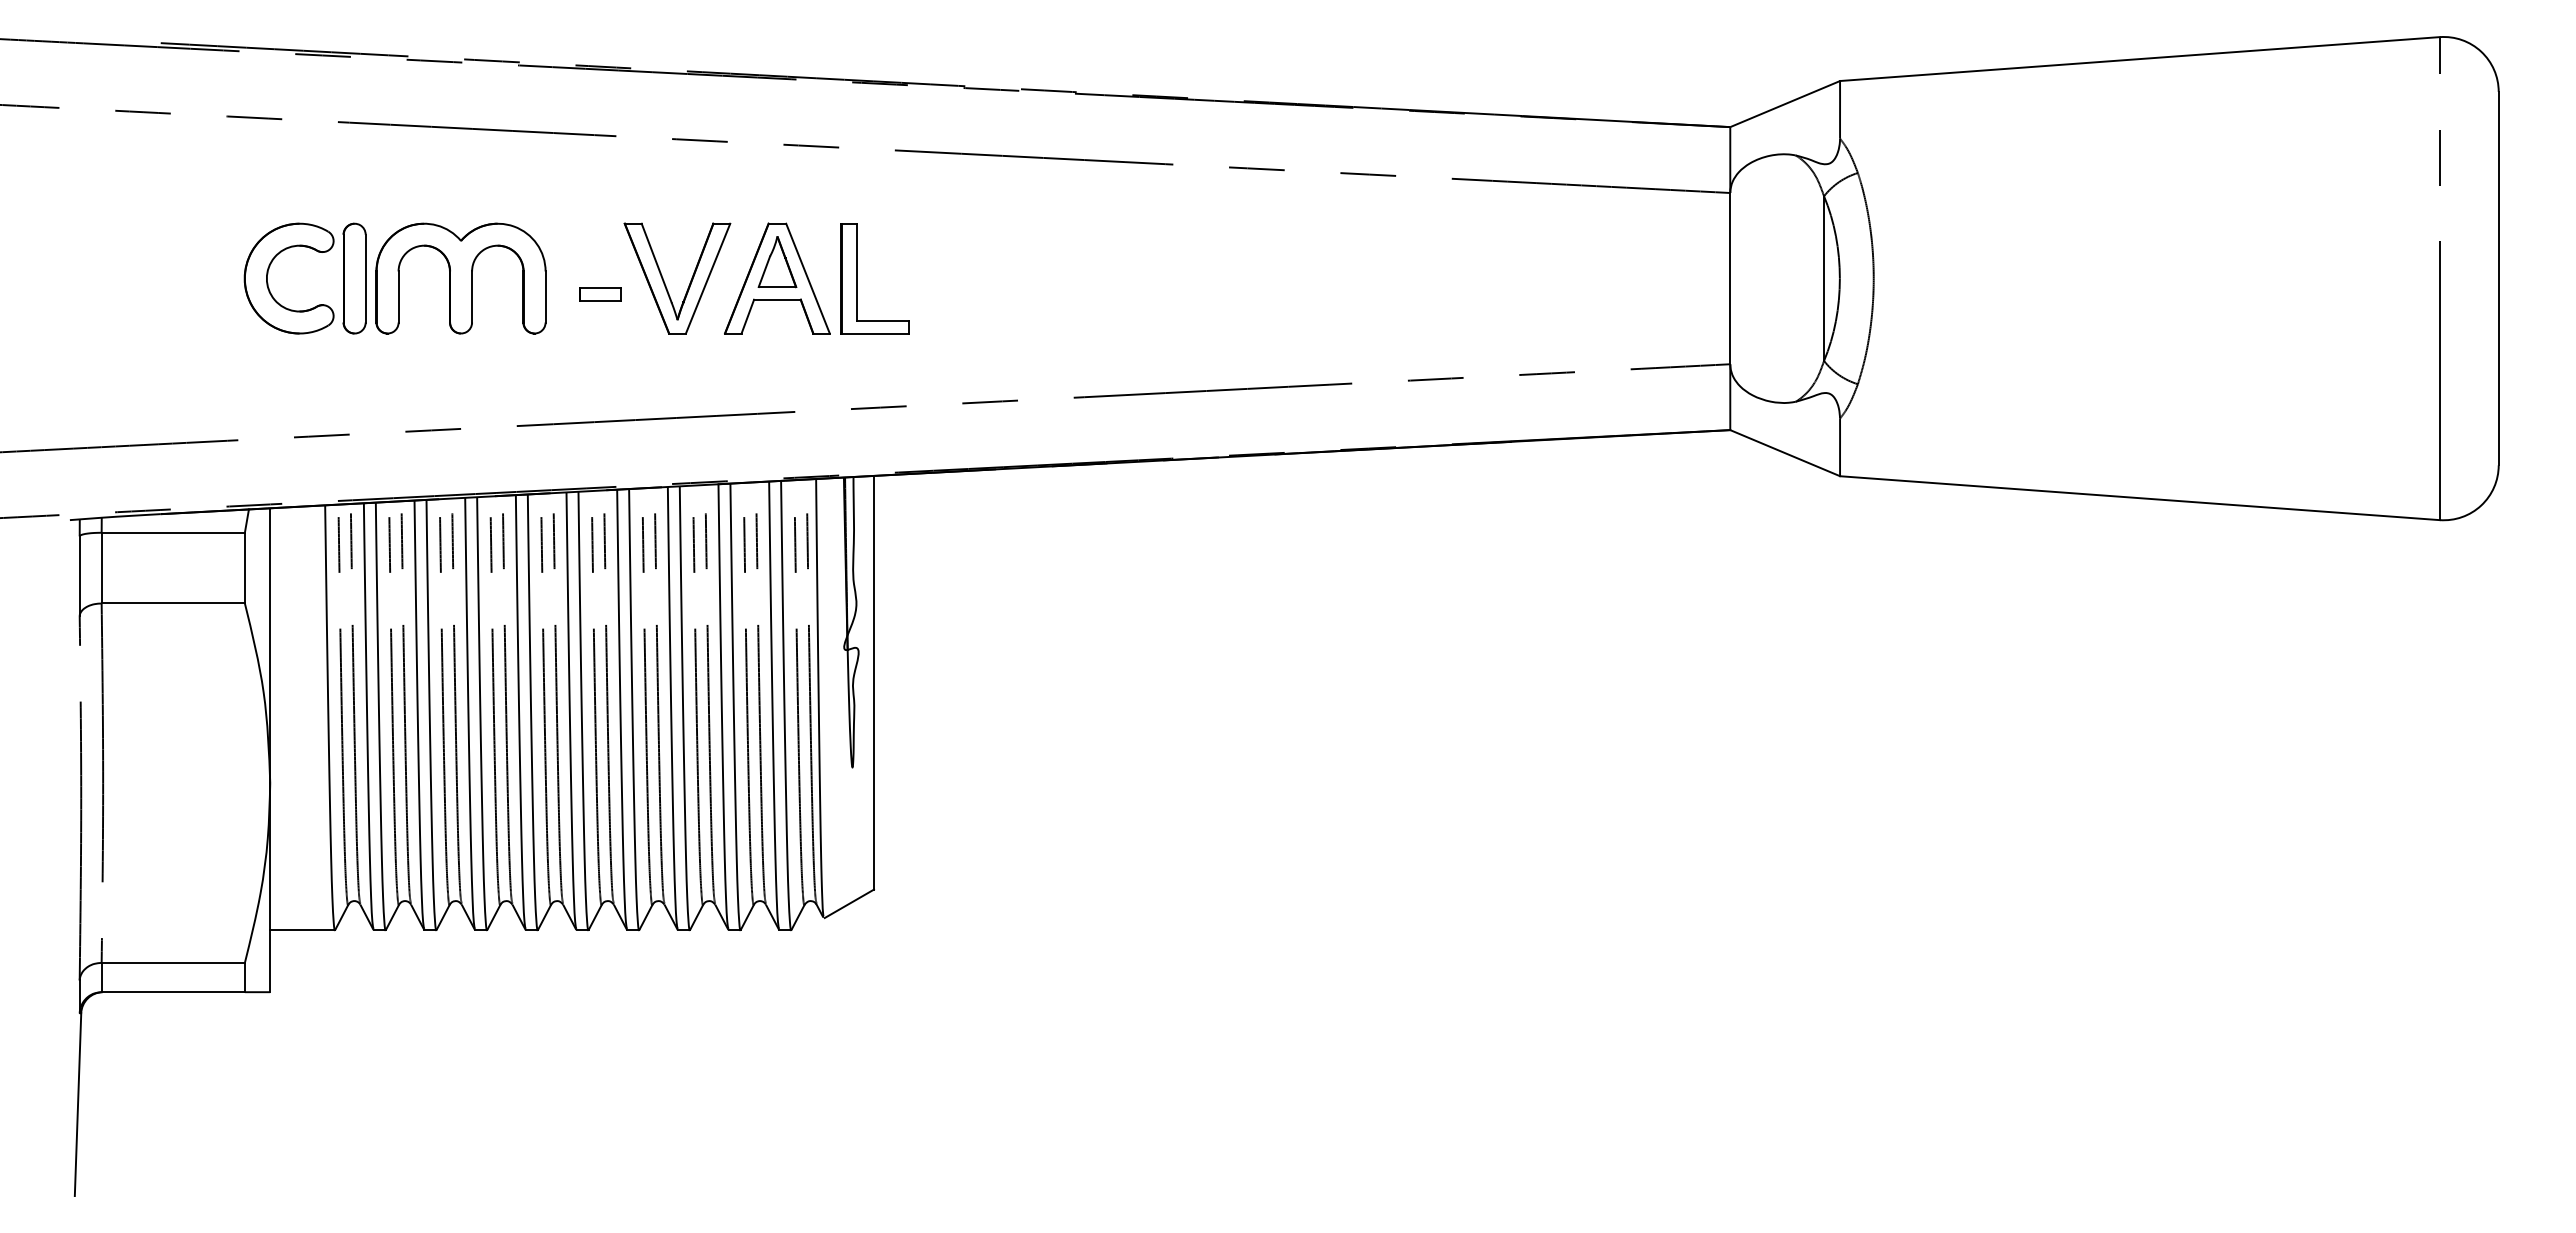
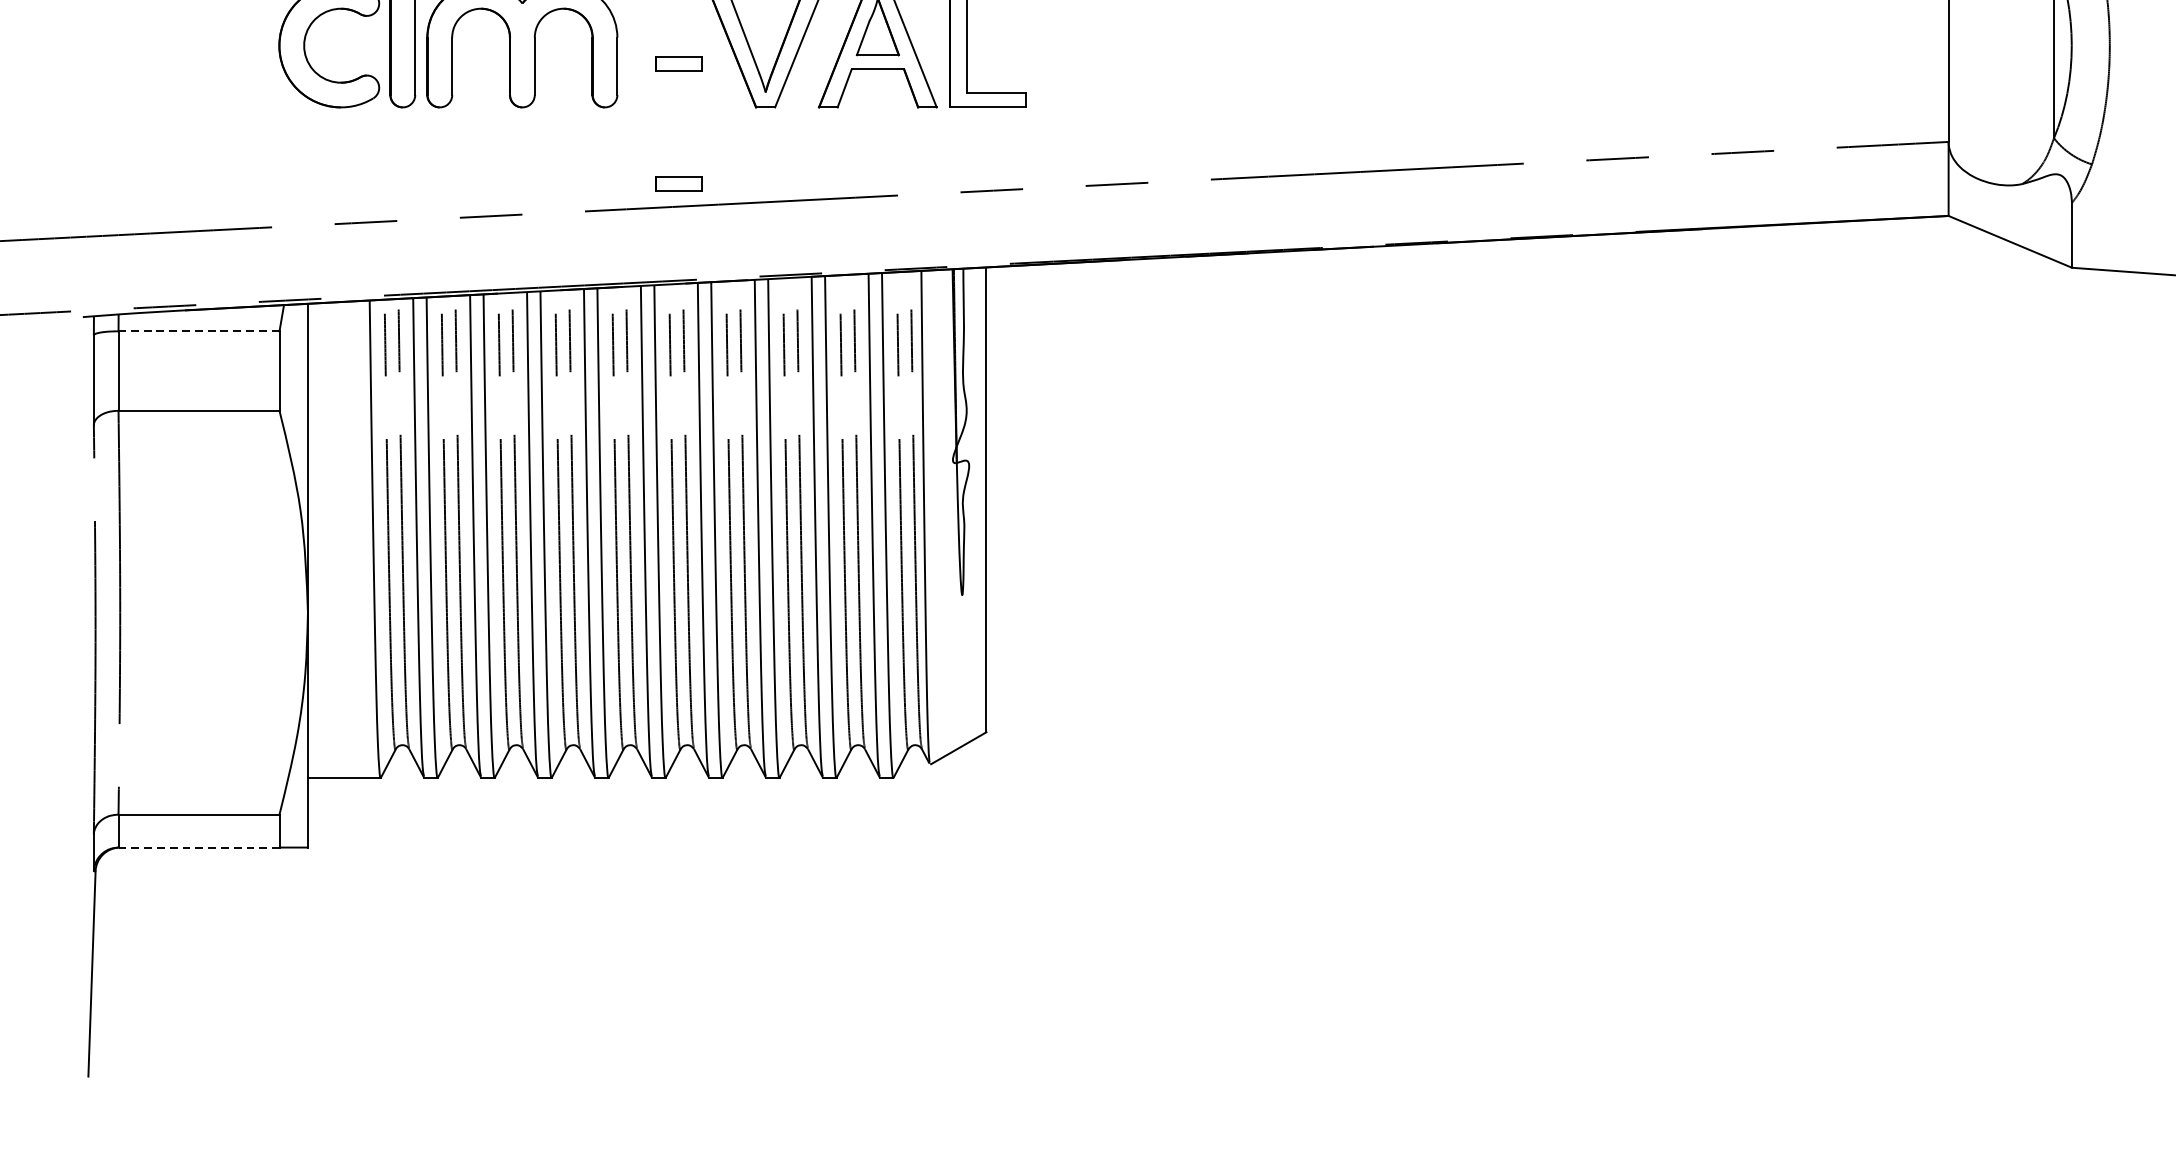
part: (600, 401) -> (679, 183), added
line: (173, 532) -> (199, 331), solid -> dashed
line: (173, 992) -> (199, 847), solid -> dashed

